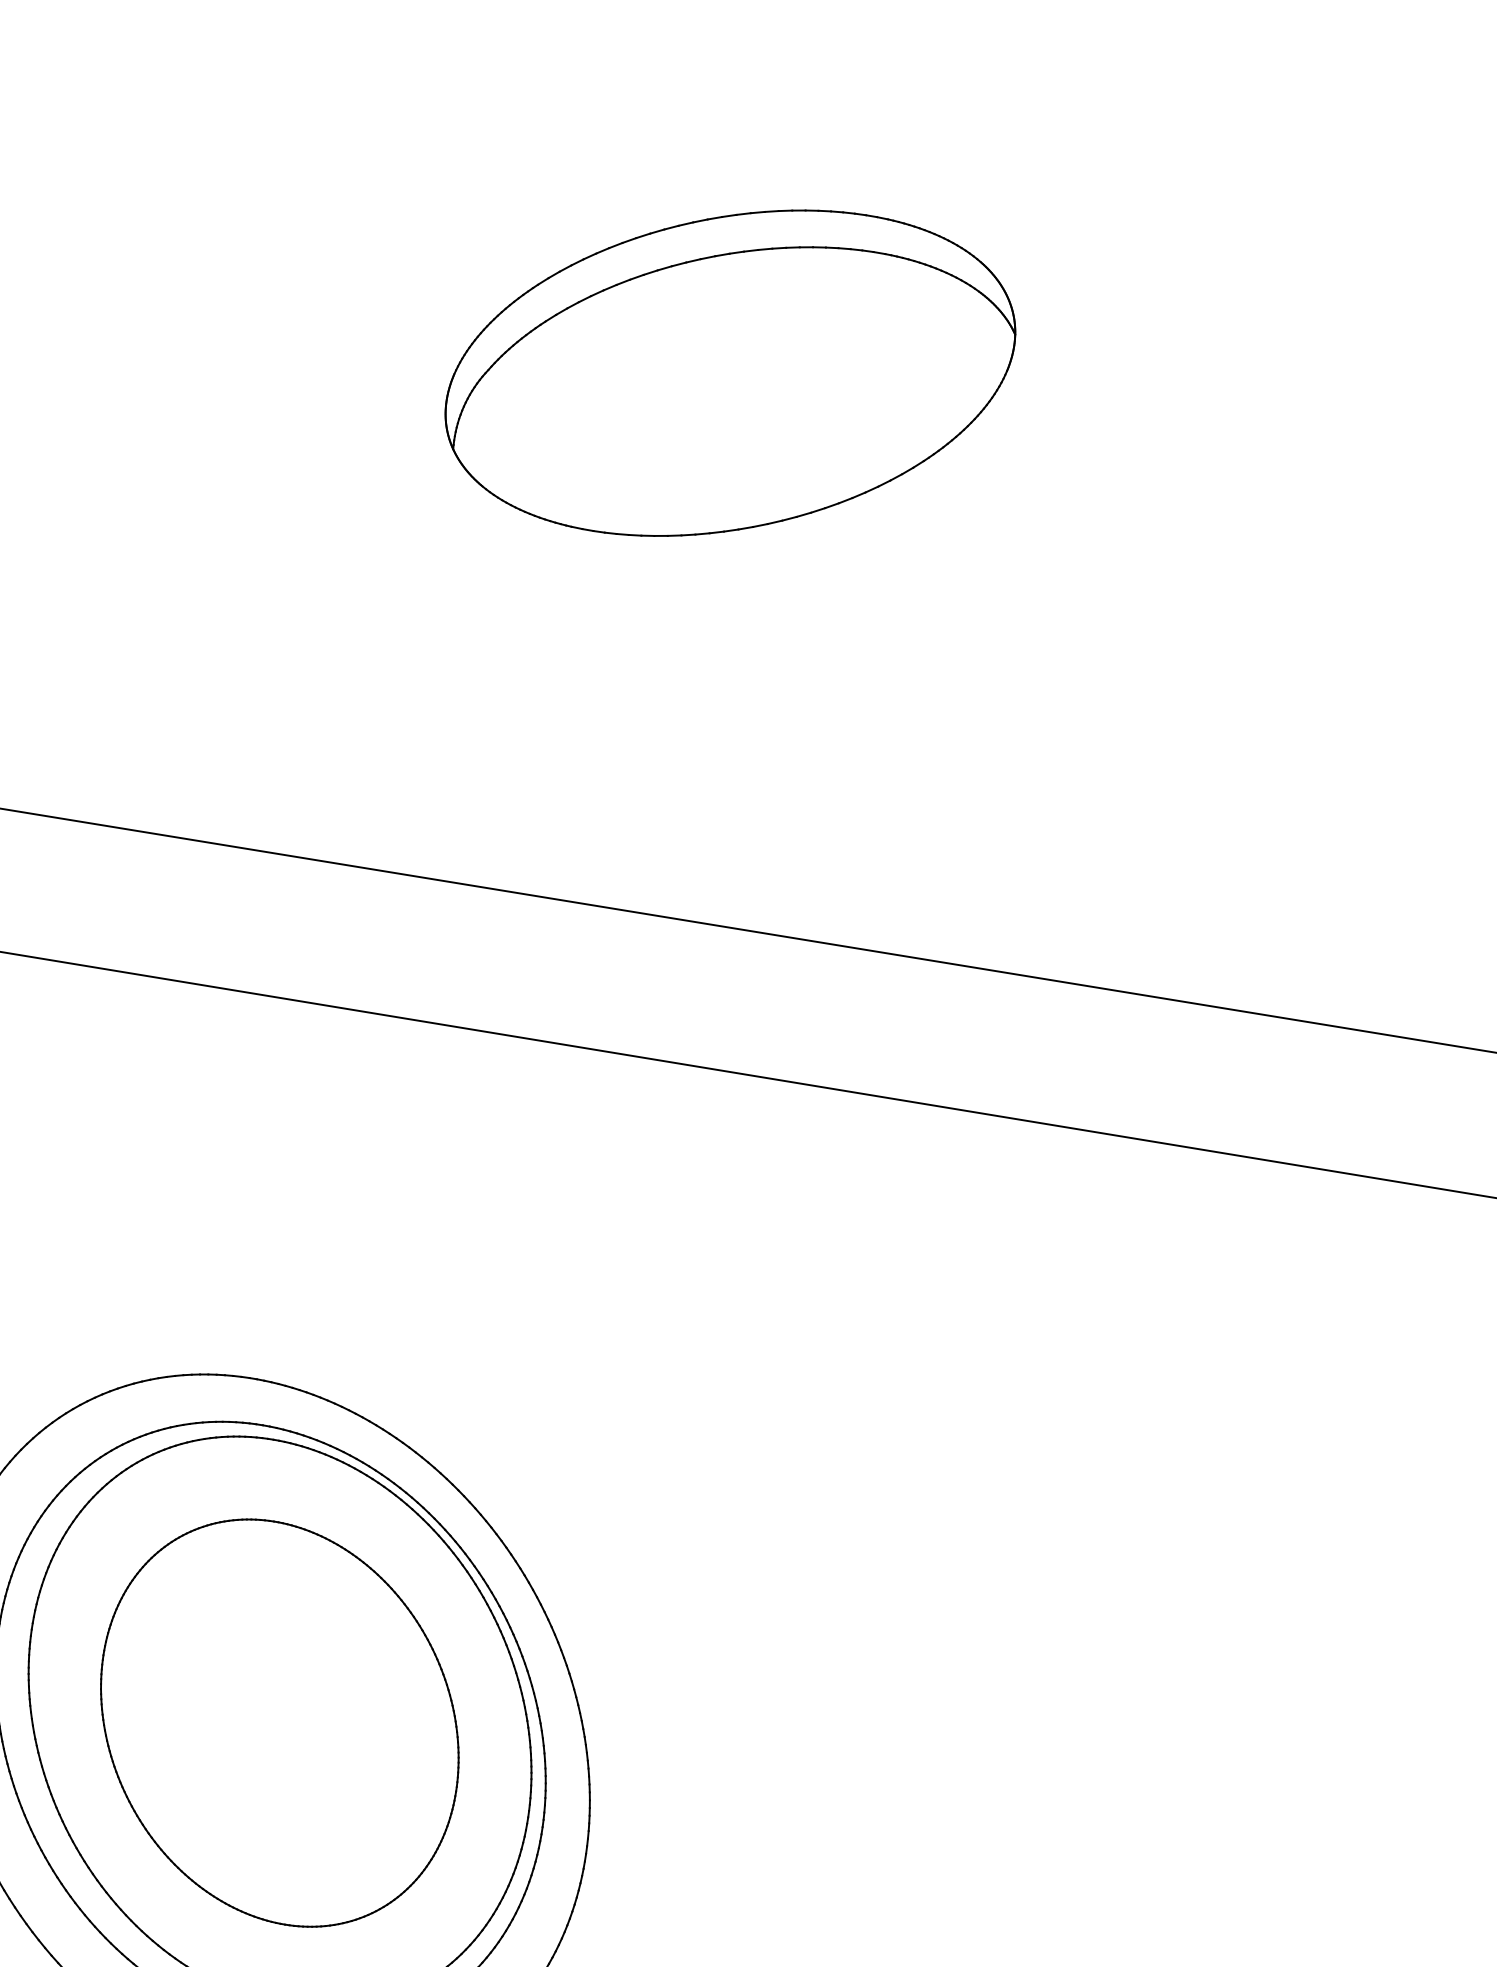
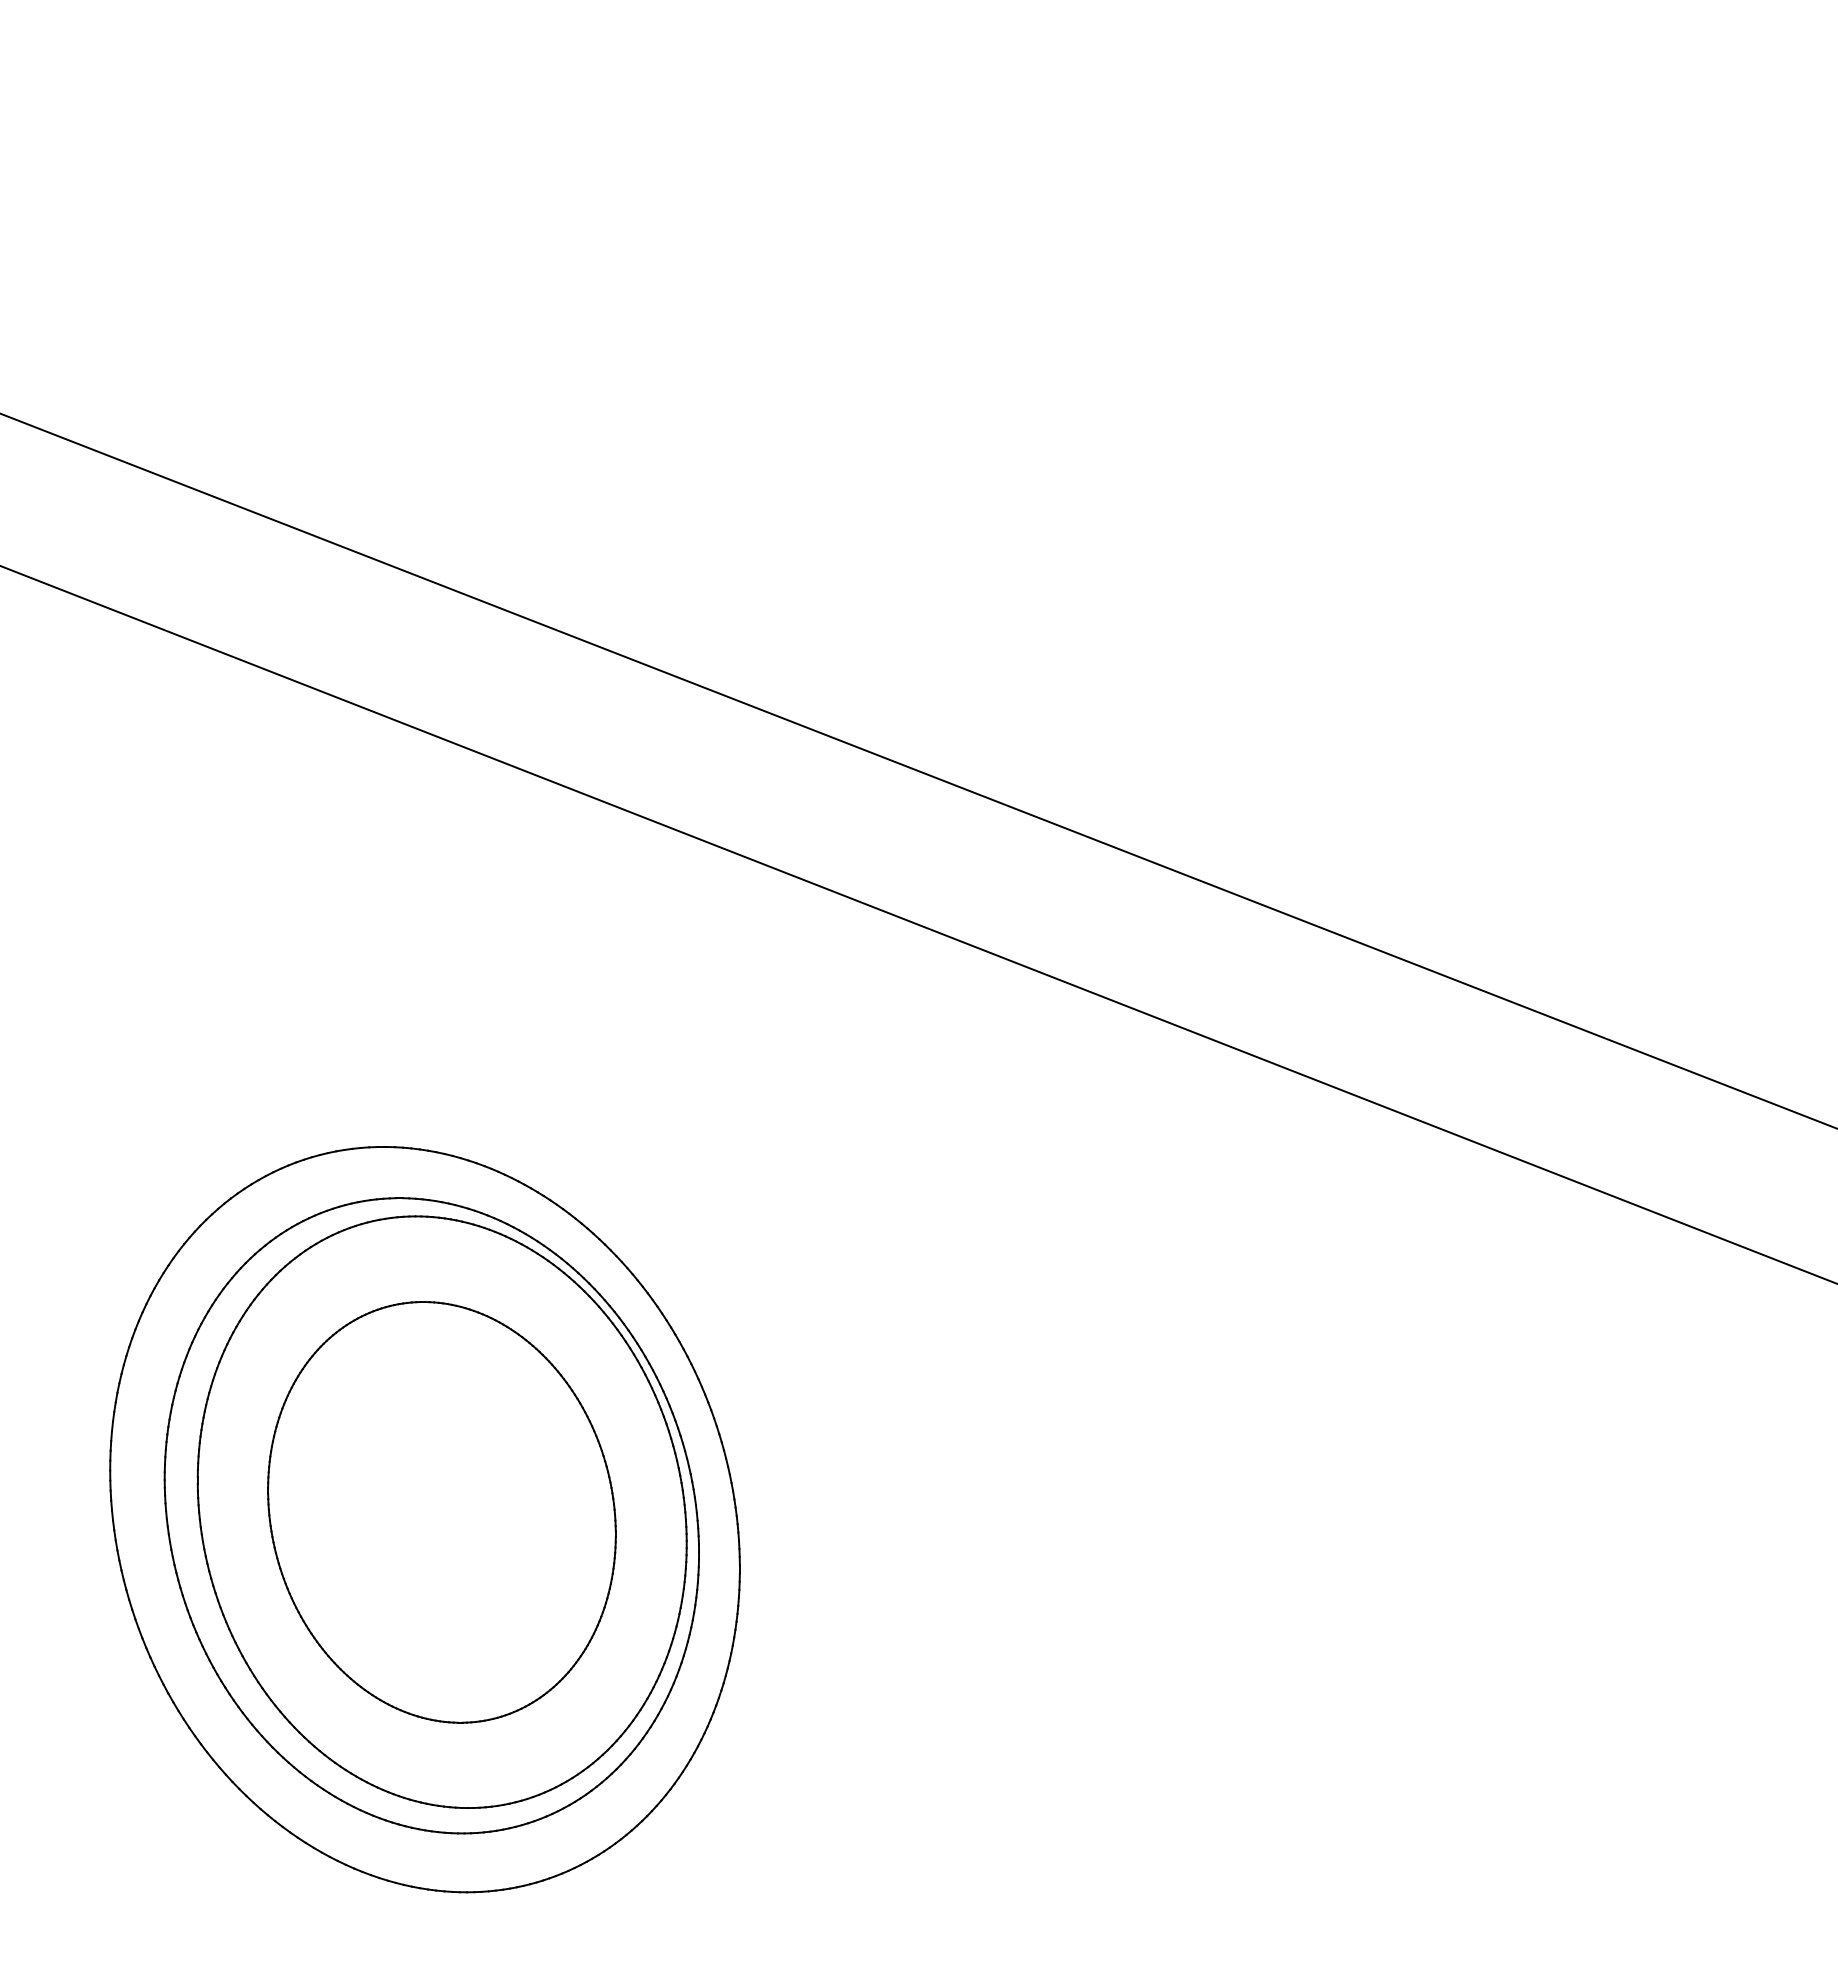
part: (730, 372) -> (1168, 276), removed

